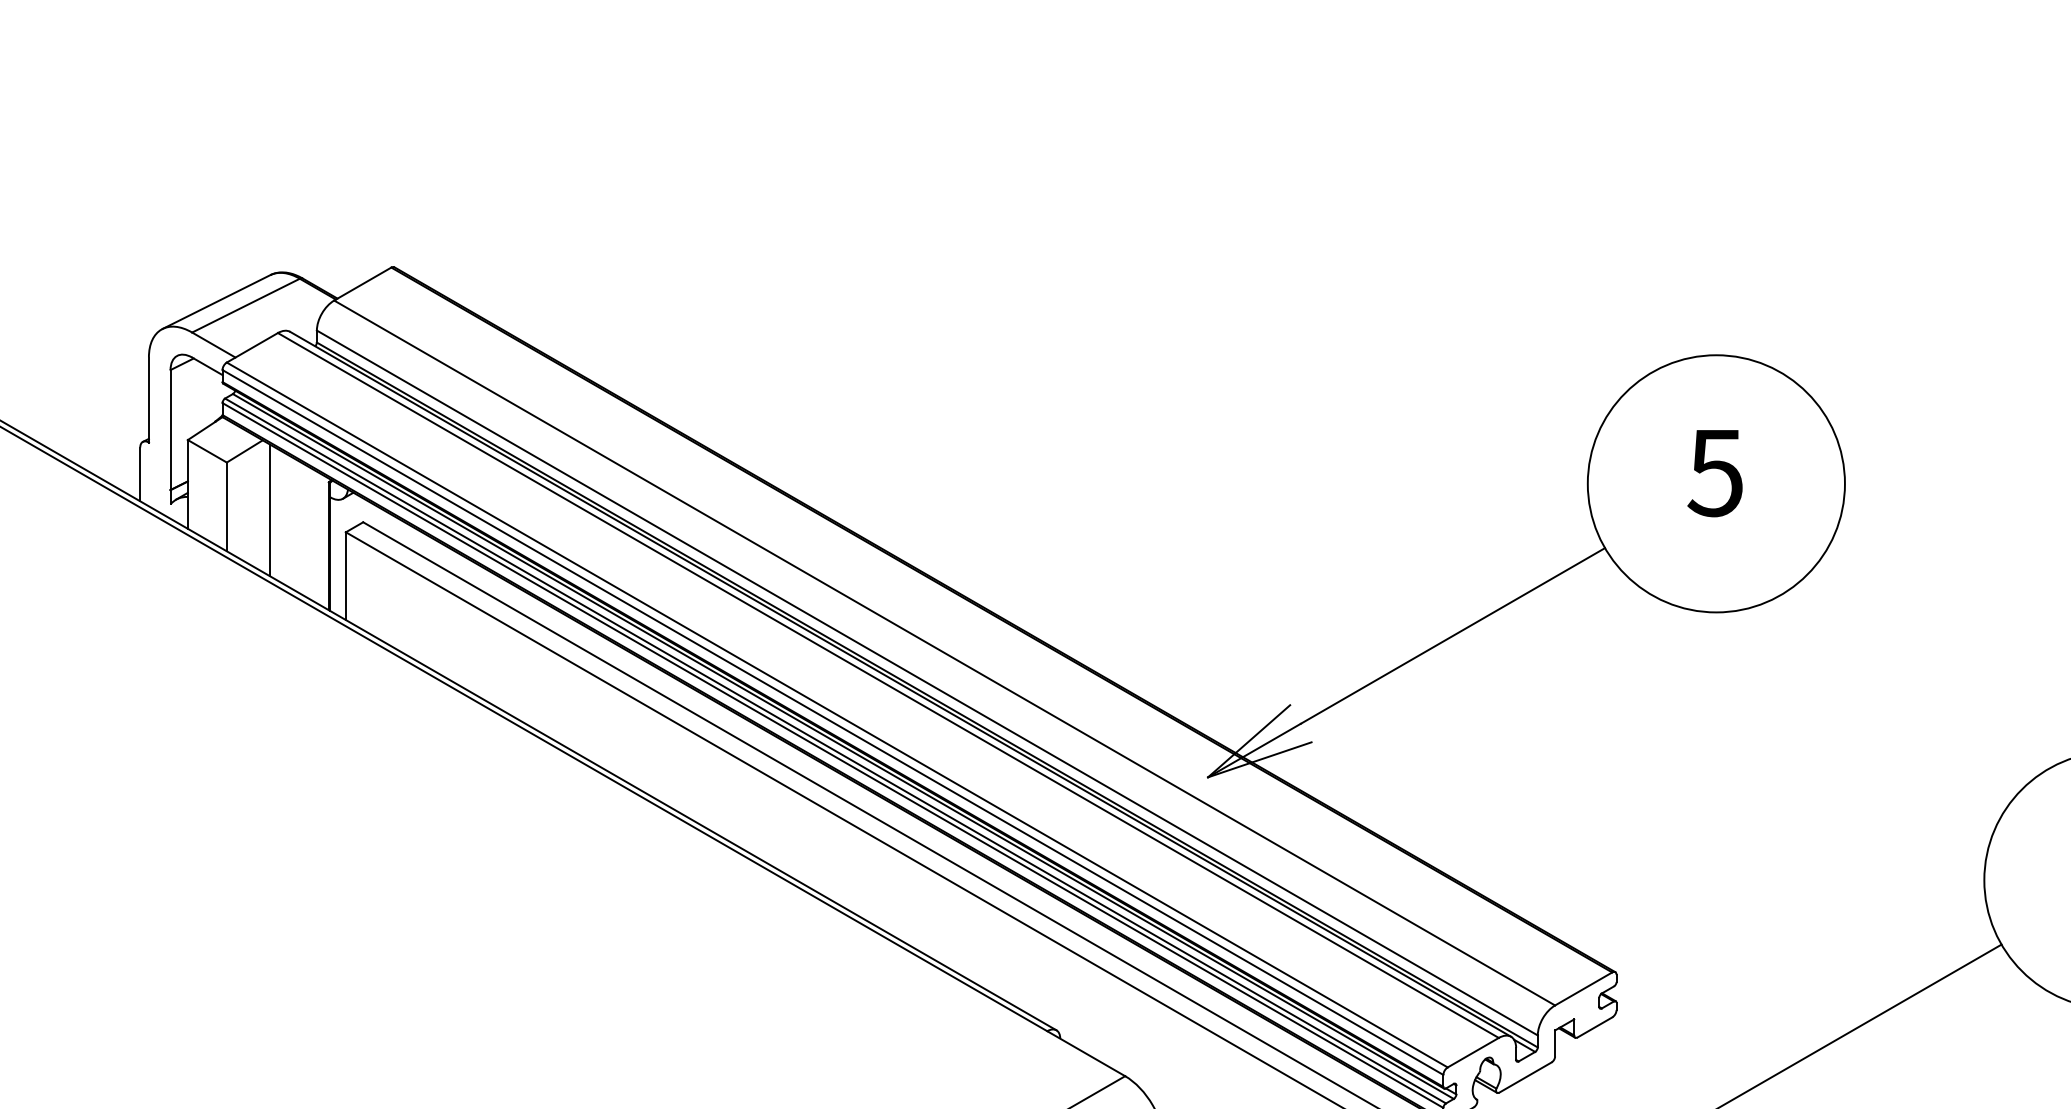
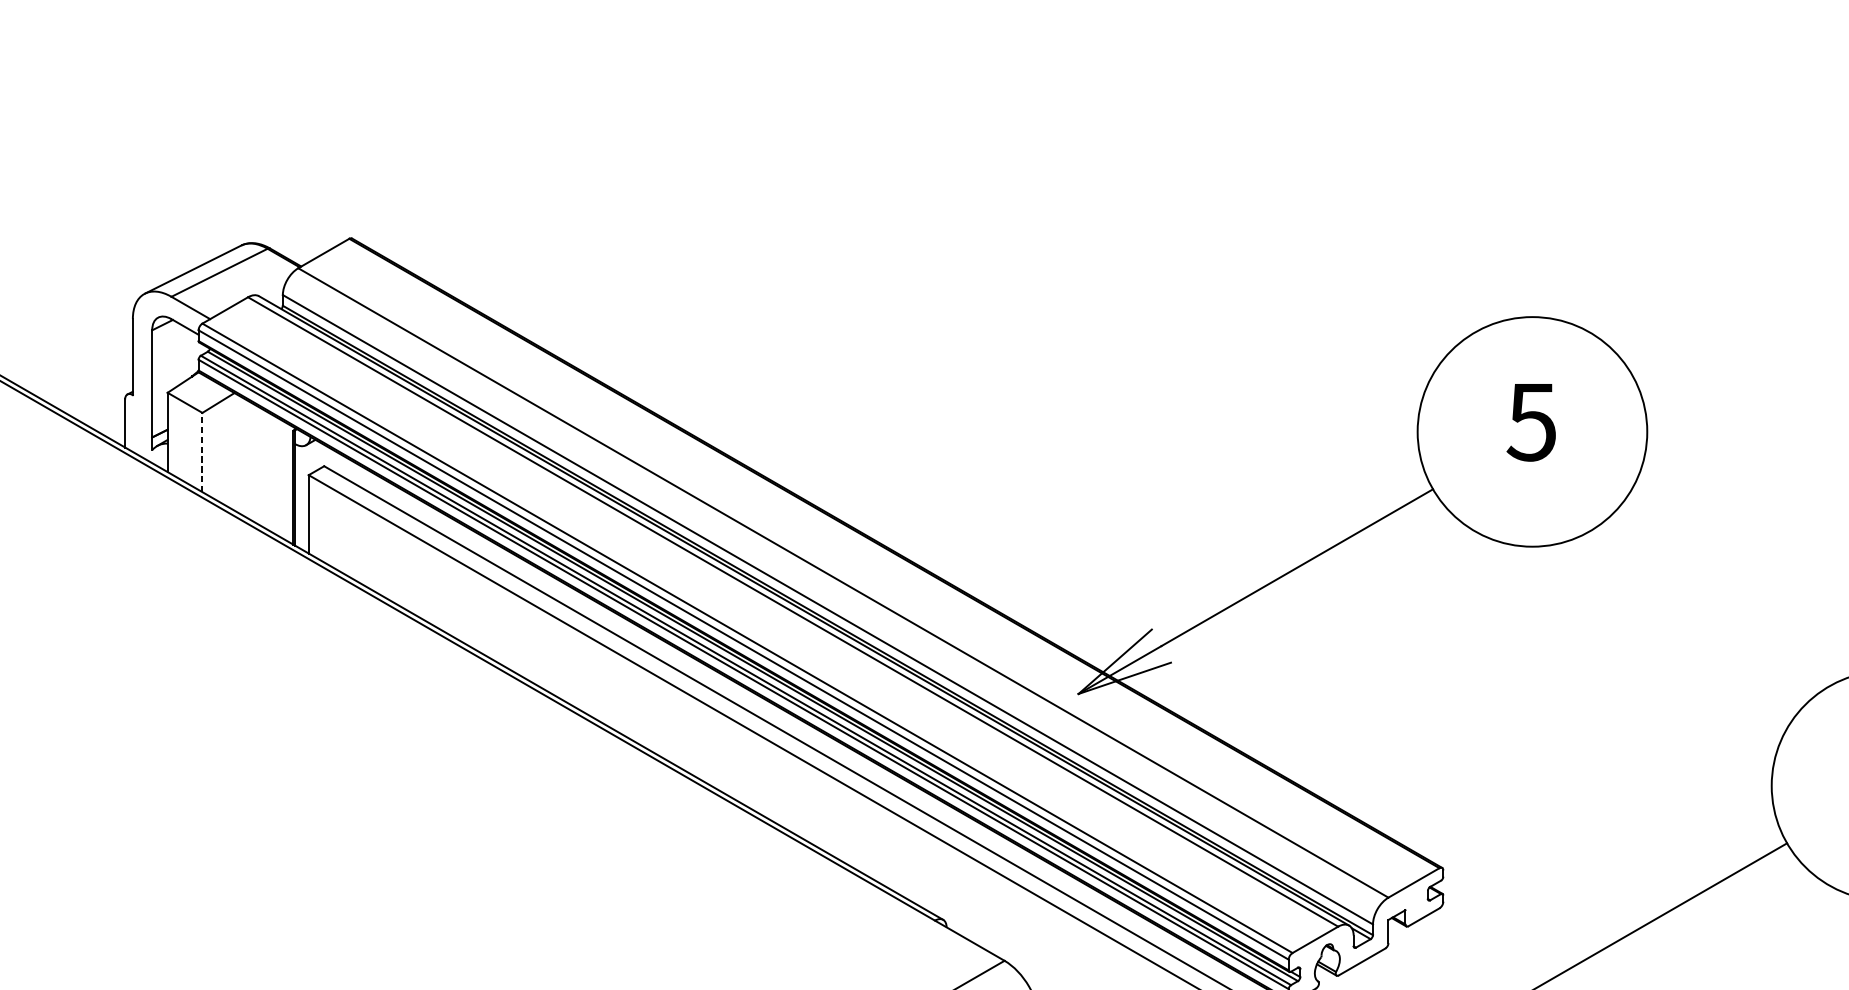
line: (226, 506) -> (202, 452), solid -> dashed
line: (270, 510) -> (241, 455), removed

